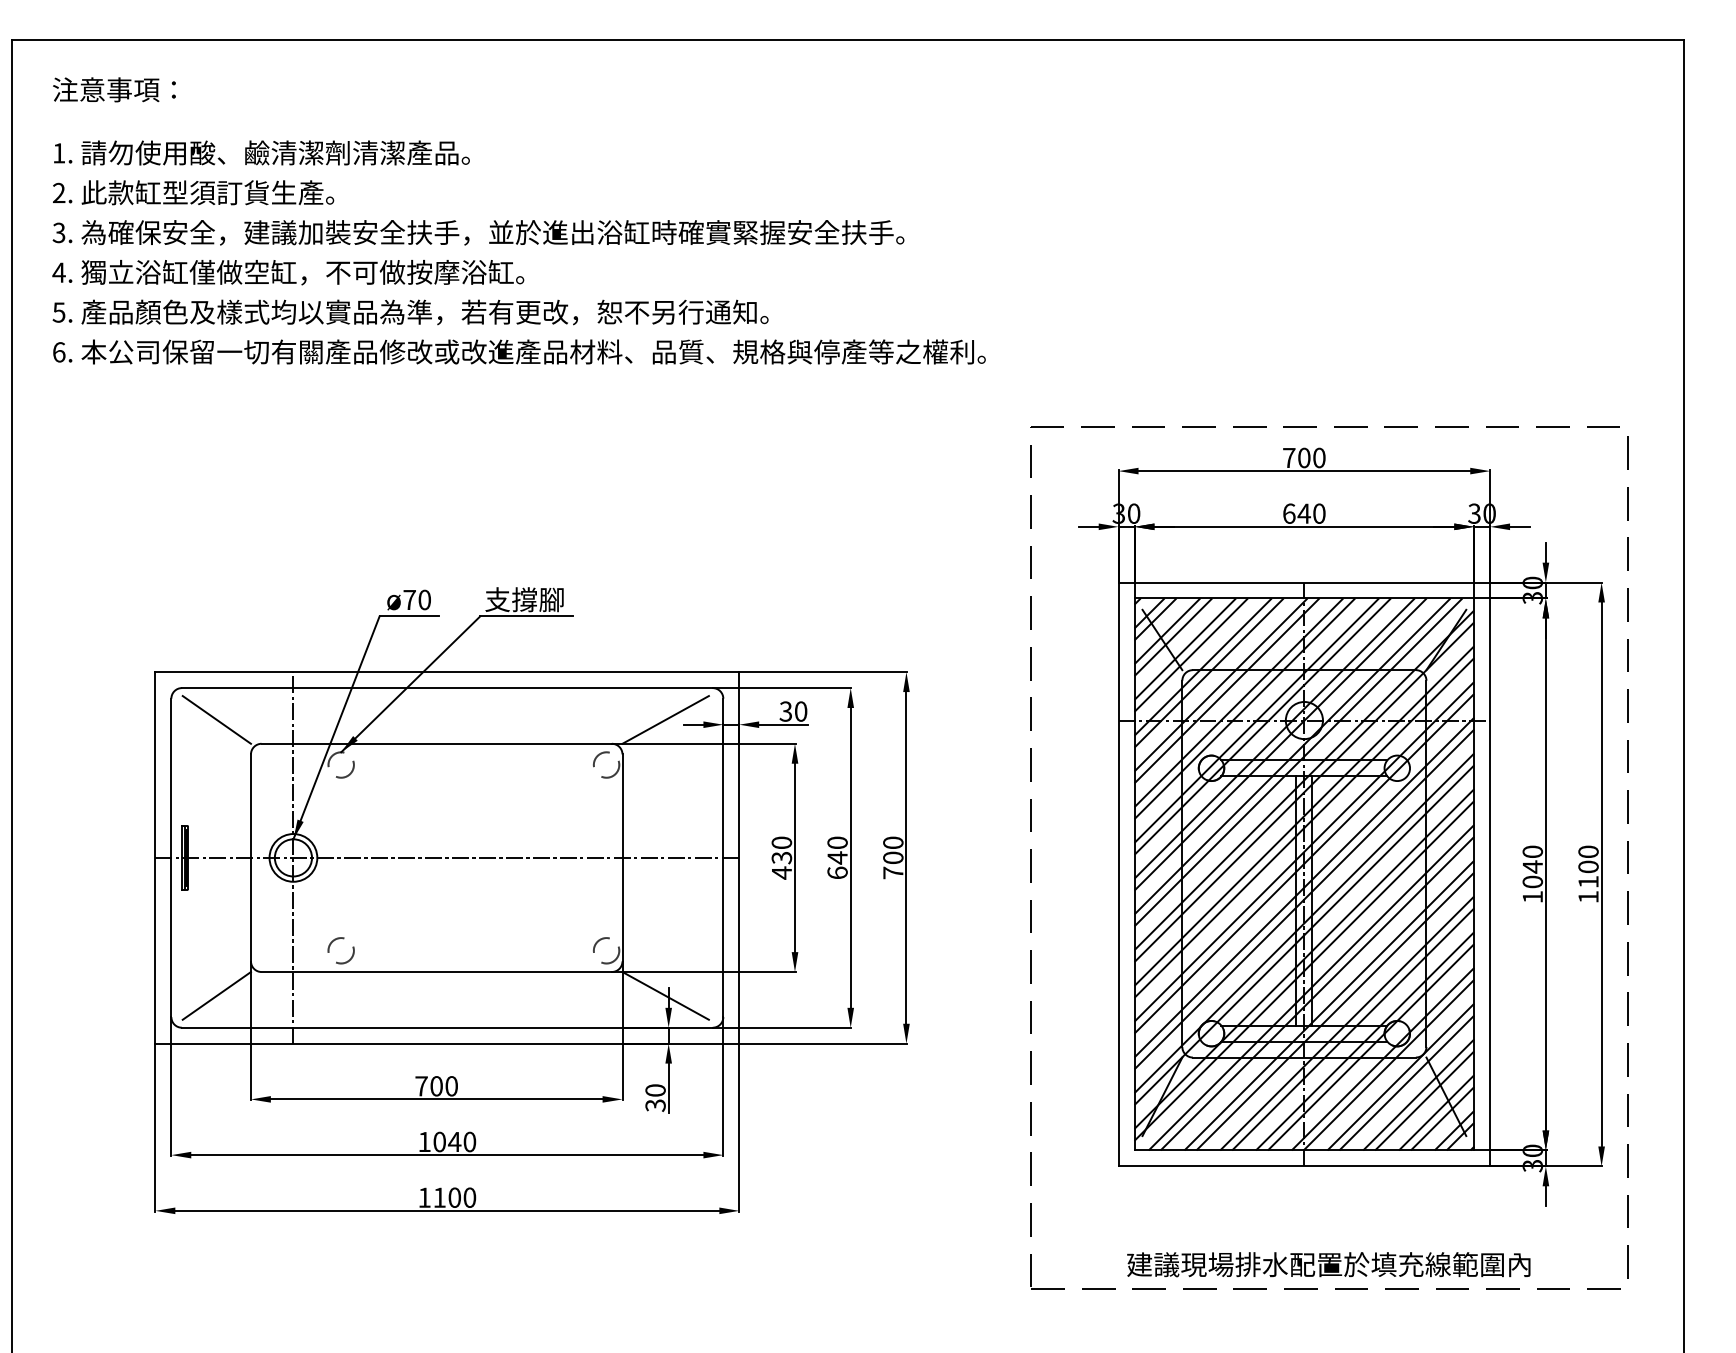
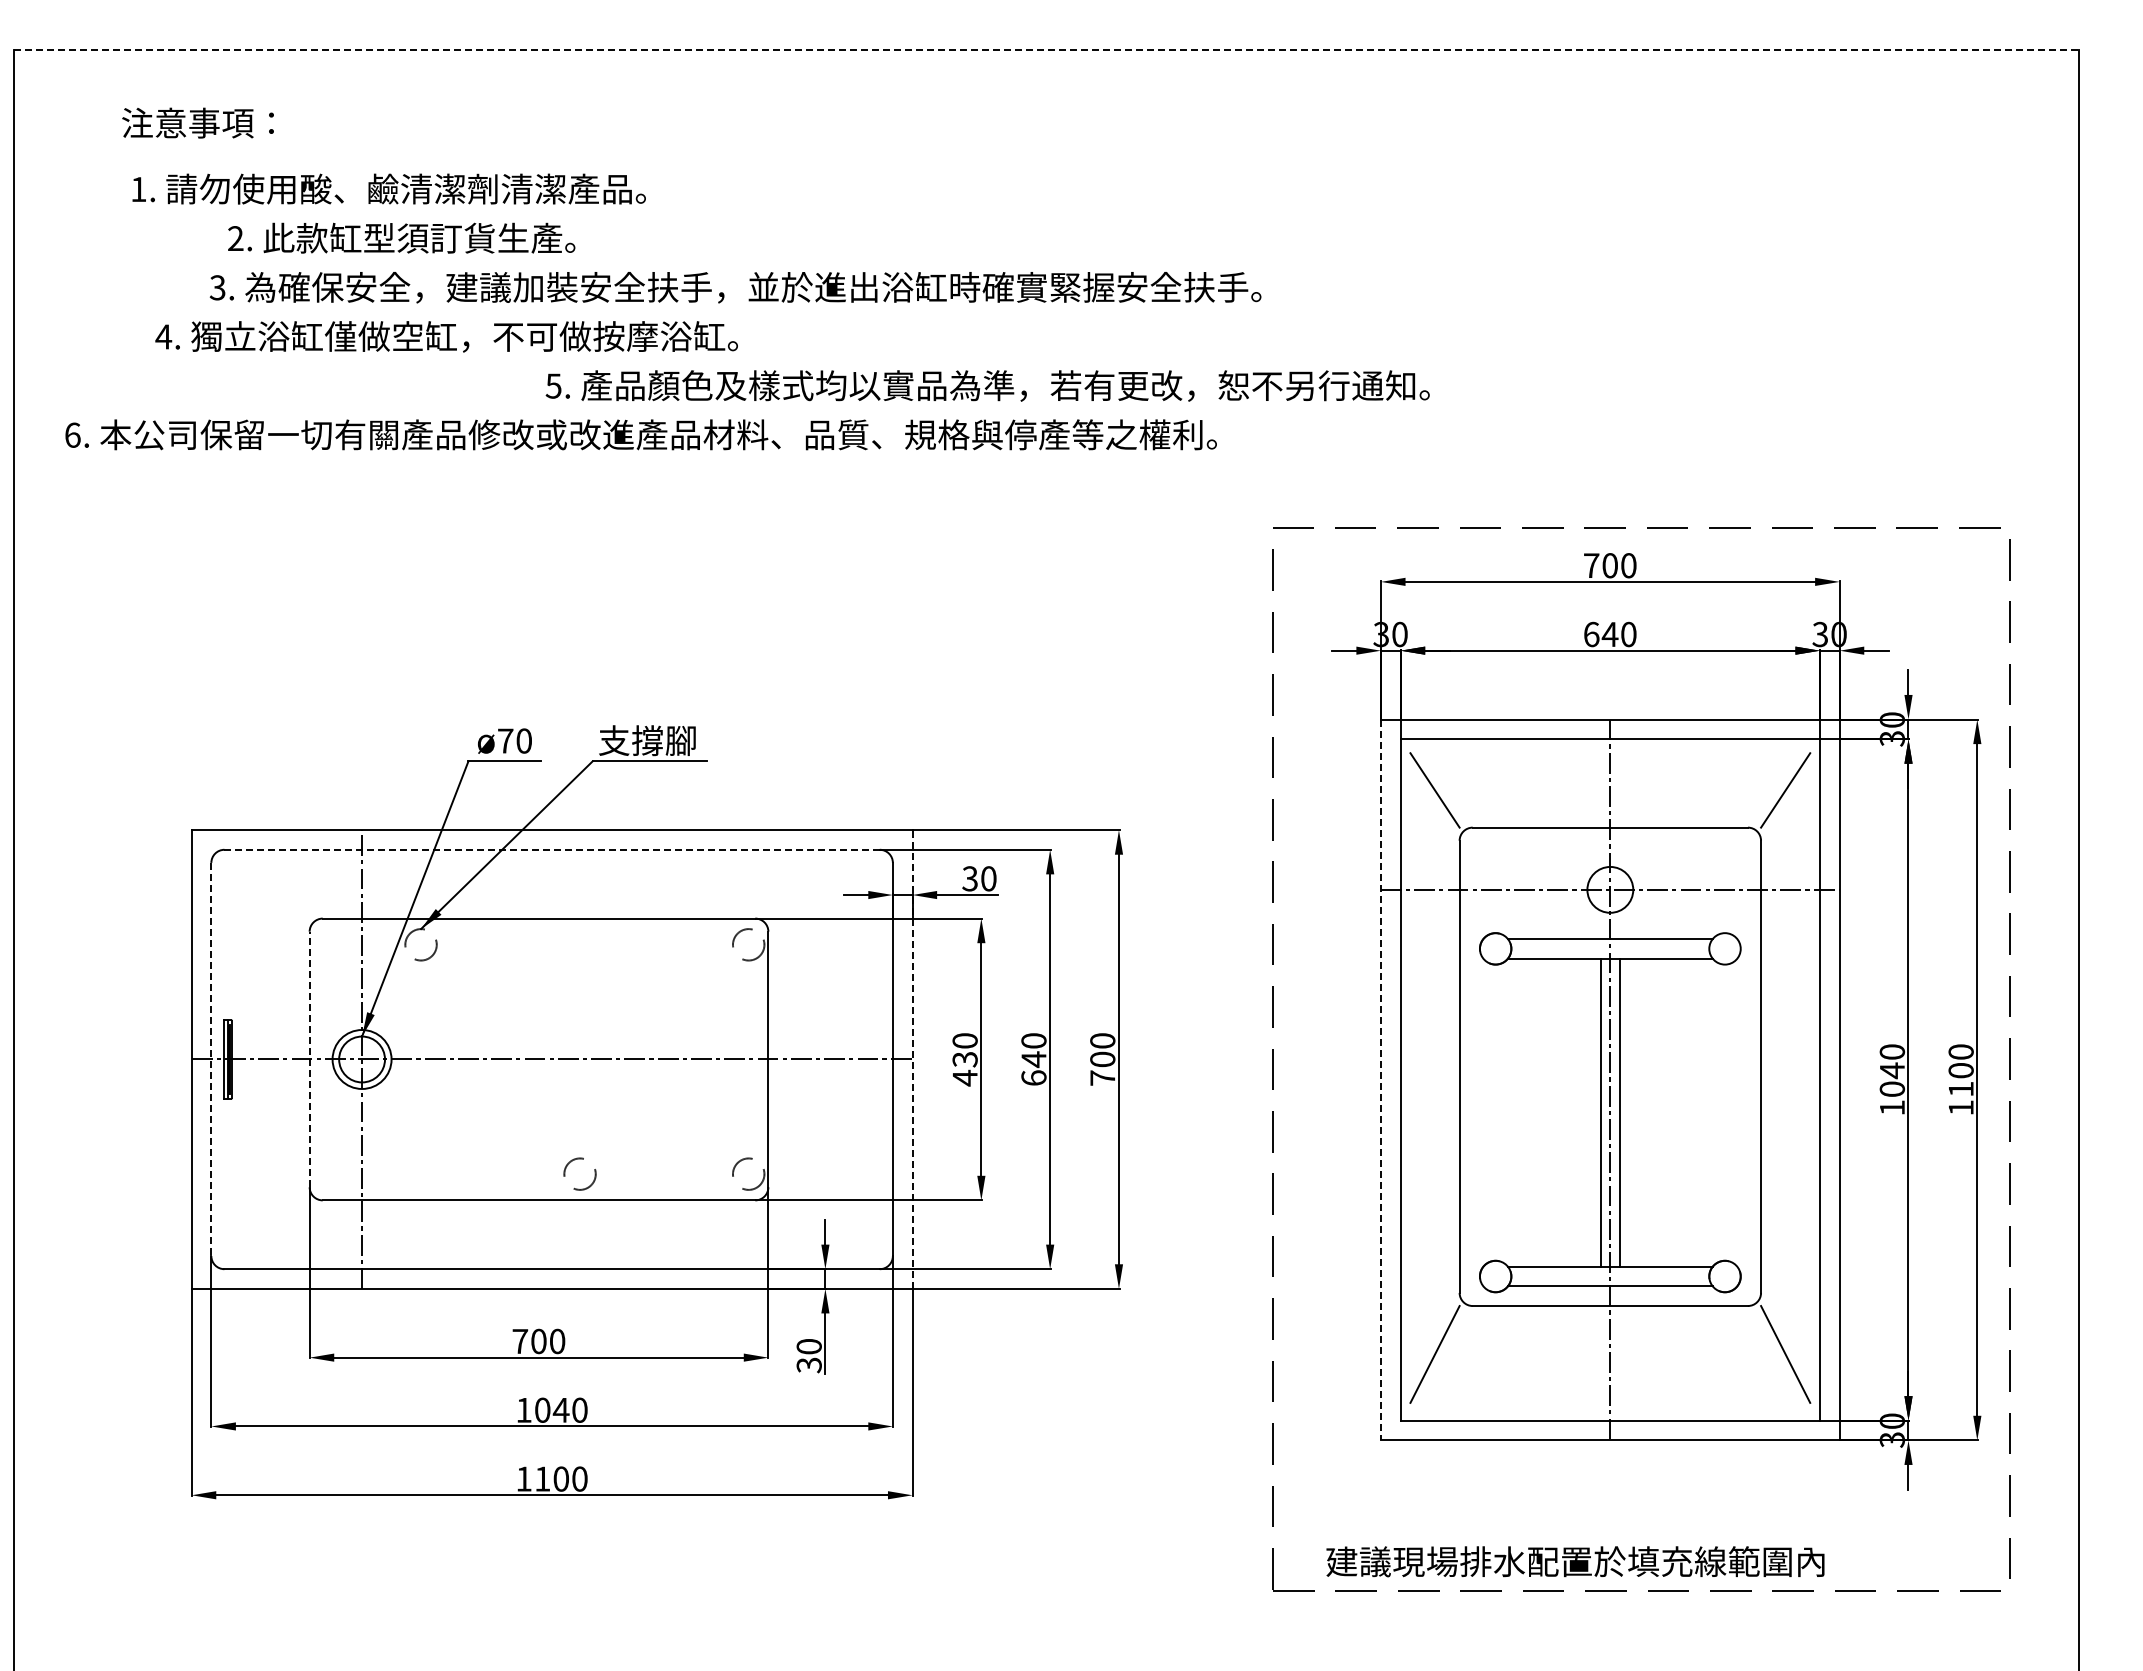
line: (848, 40) -> (1047, 50), solid -> dashed
text: (113, 89) -> (197, 122), moved
text: (261, 152) -> (388, 188), moved
text: (193, 192) -> (401, 237), moved
text: (478, 232) -> (735, 287), moved
text: (288, 272) -> (446, 336), moved
text: (410, 312) -> (987, 385), moved
line: (447, 687) -> (552, 849), solid -> dashed
line: (216, 719) -> (267, 888), removed
line: (665, 719) -> (821, 888), removed
line: (171, 857) -> (211, 1059), solid -> dashed
line: (250, 857) -> (309, 1059), solid -> dashed
line: (739, 857) -> (912, 1058), solid -> dashed
line: (1118, 874) -> (1380, 1080), solid -> dashed
hatch: (1304, 874) -> (1610, 1079), removed
circle: (340, 950) -> (579, 1173), moved
line: (216, 995) -> (267, 1229), removed
line: (665, 995) -> (821, 1229), removed
text: (1328, 1264) -> (1575, 1561), moved

